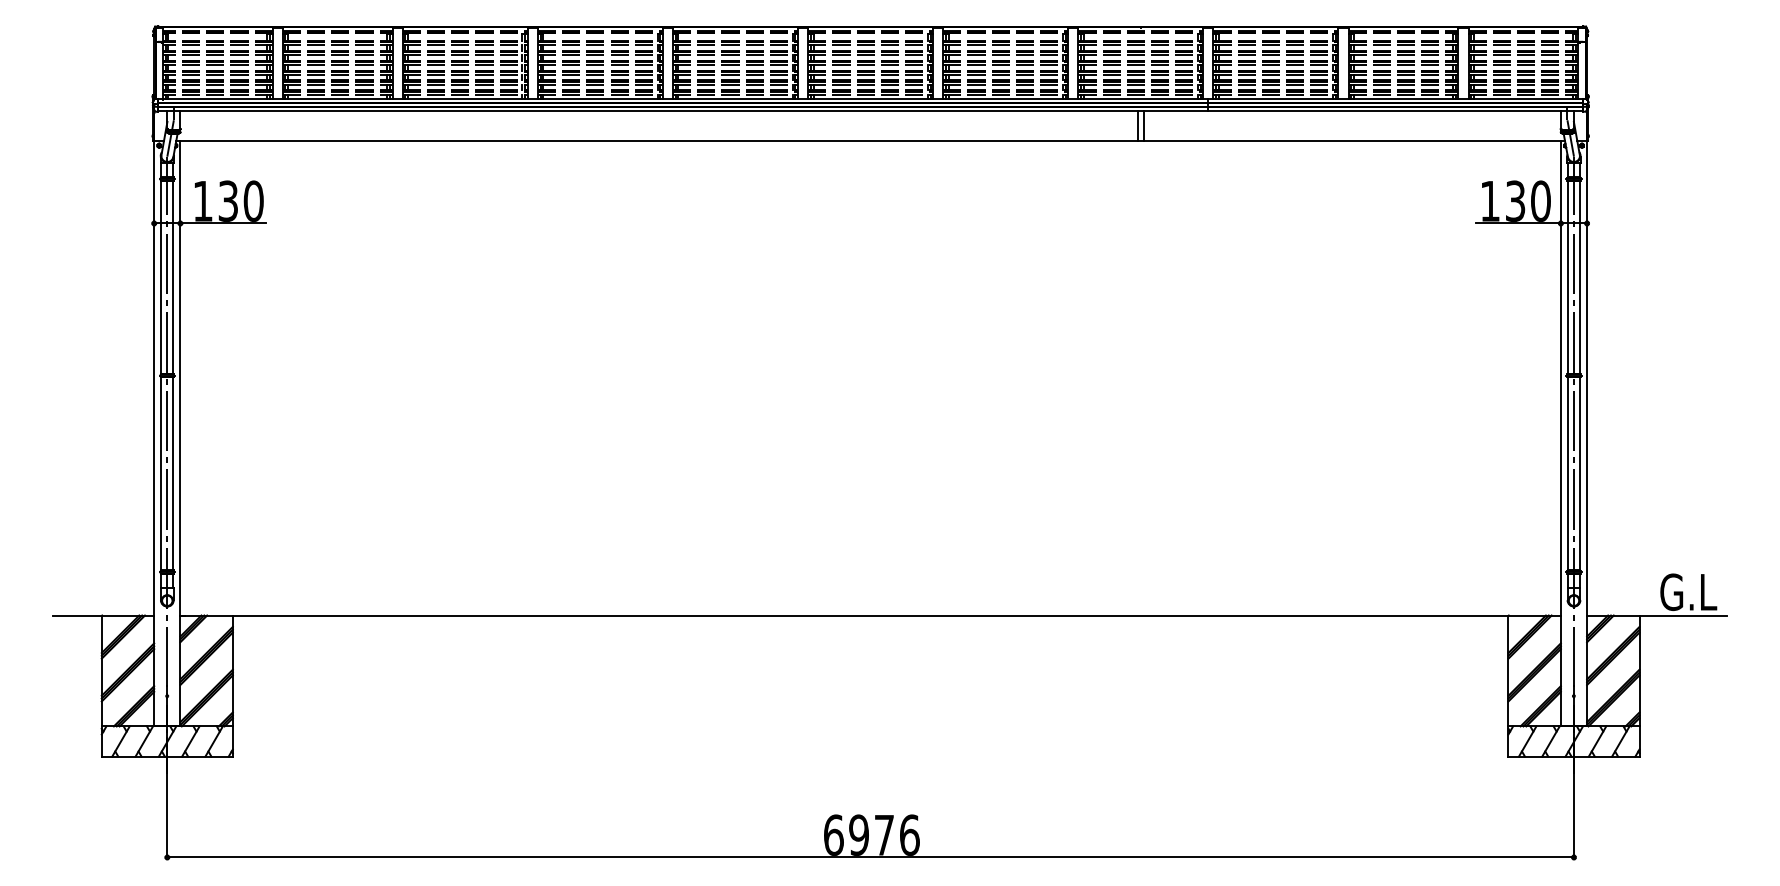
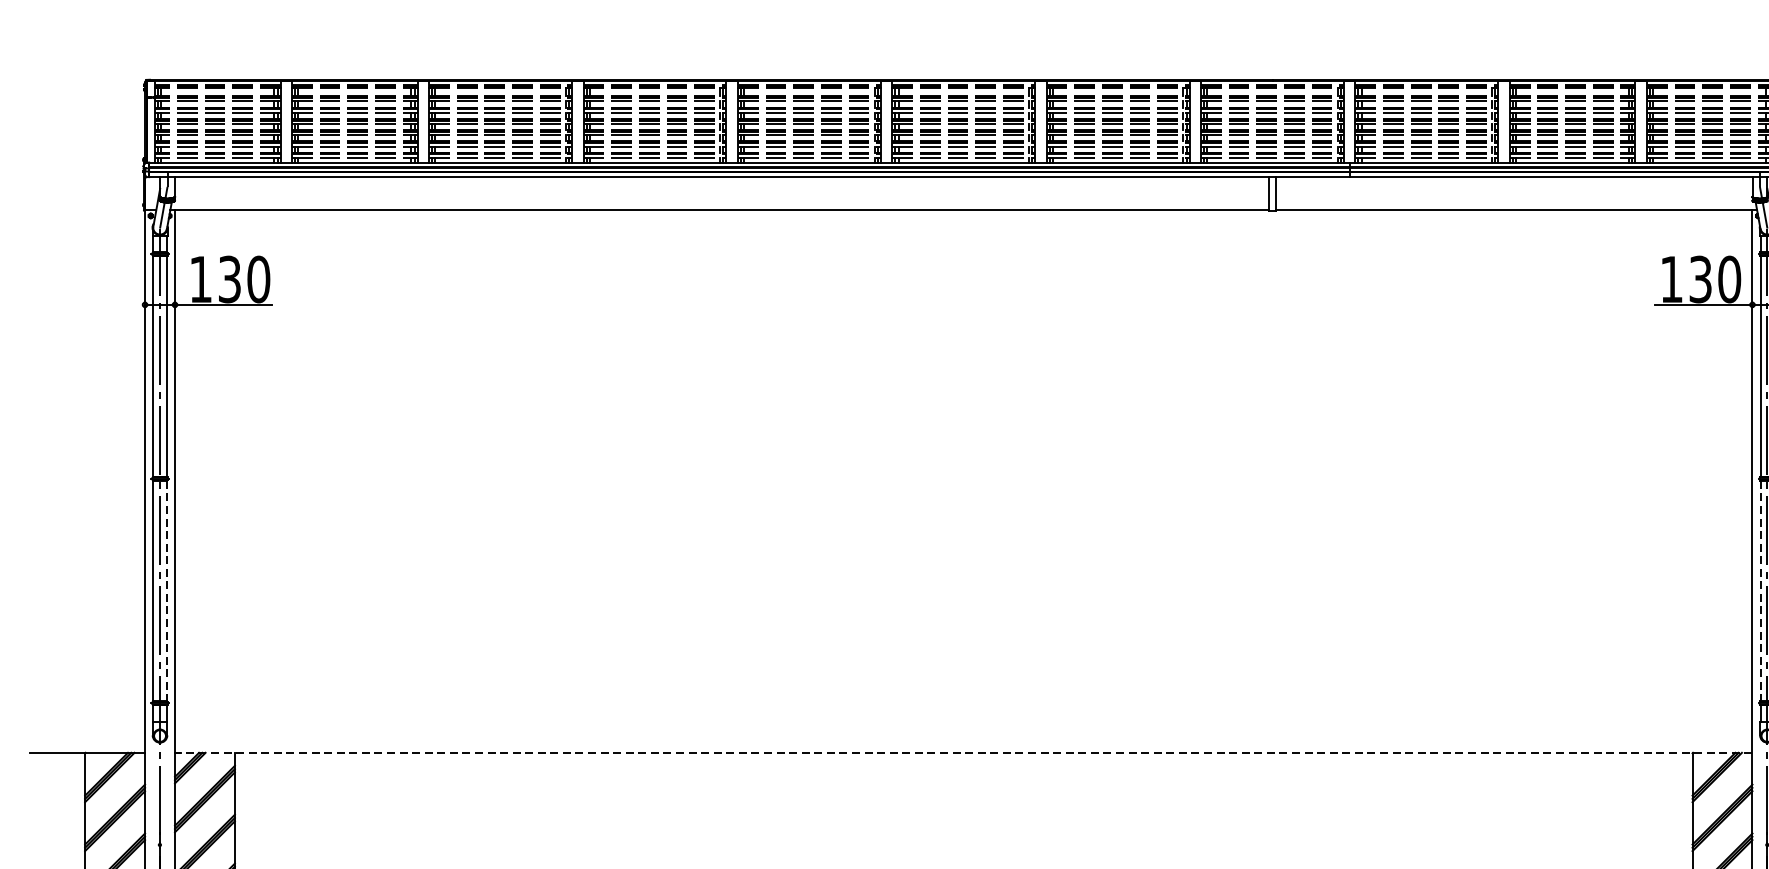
line: (173, 474) -> (167, 591), solid -> dashed
line: (1567, 474) -> (1760, 591), solid -> dashed
line: (870, 615) -> (963, 752), solid -> dashed

